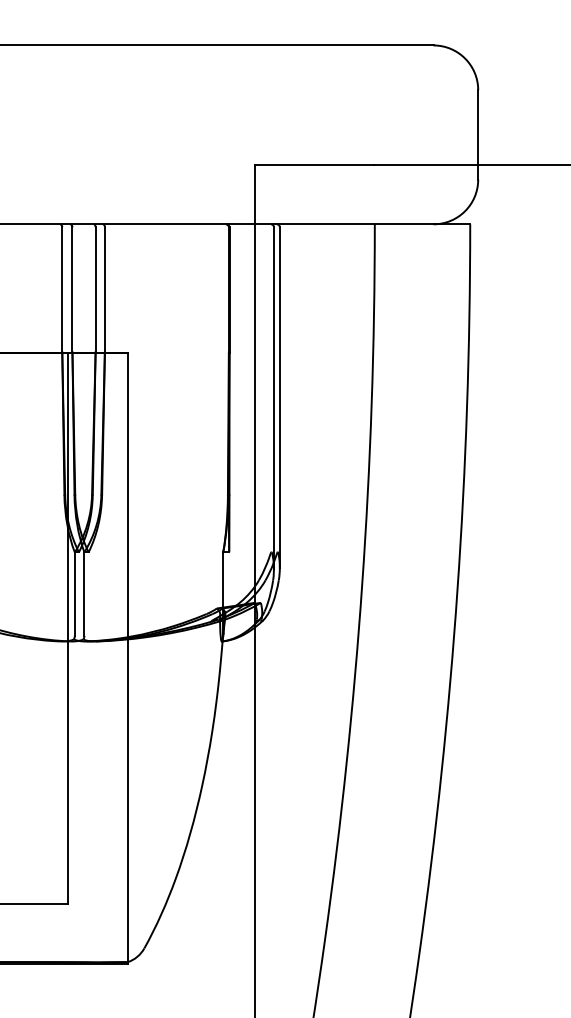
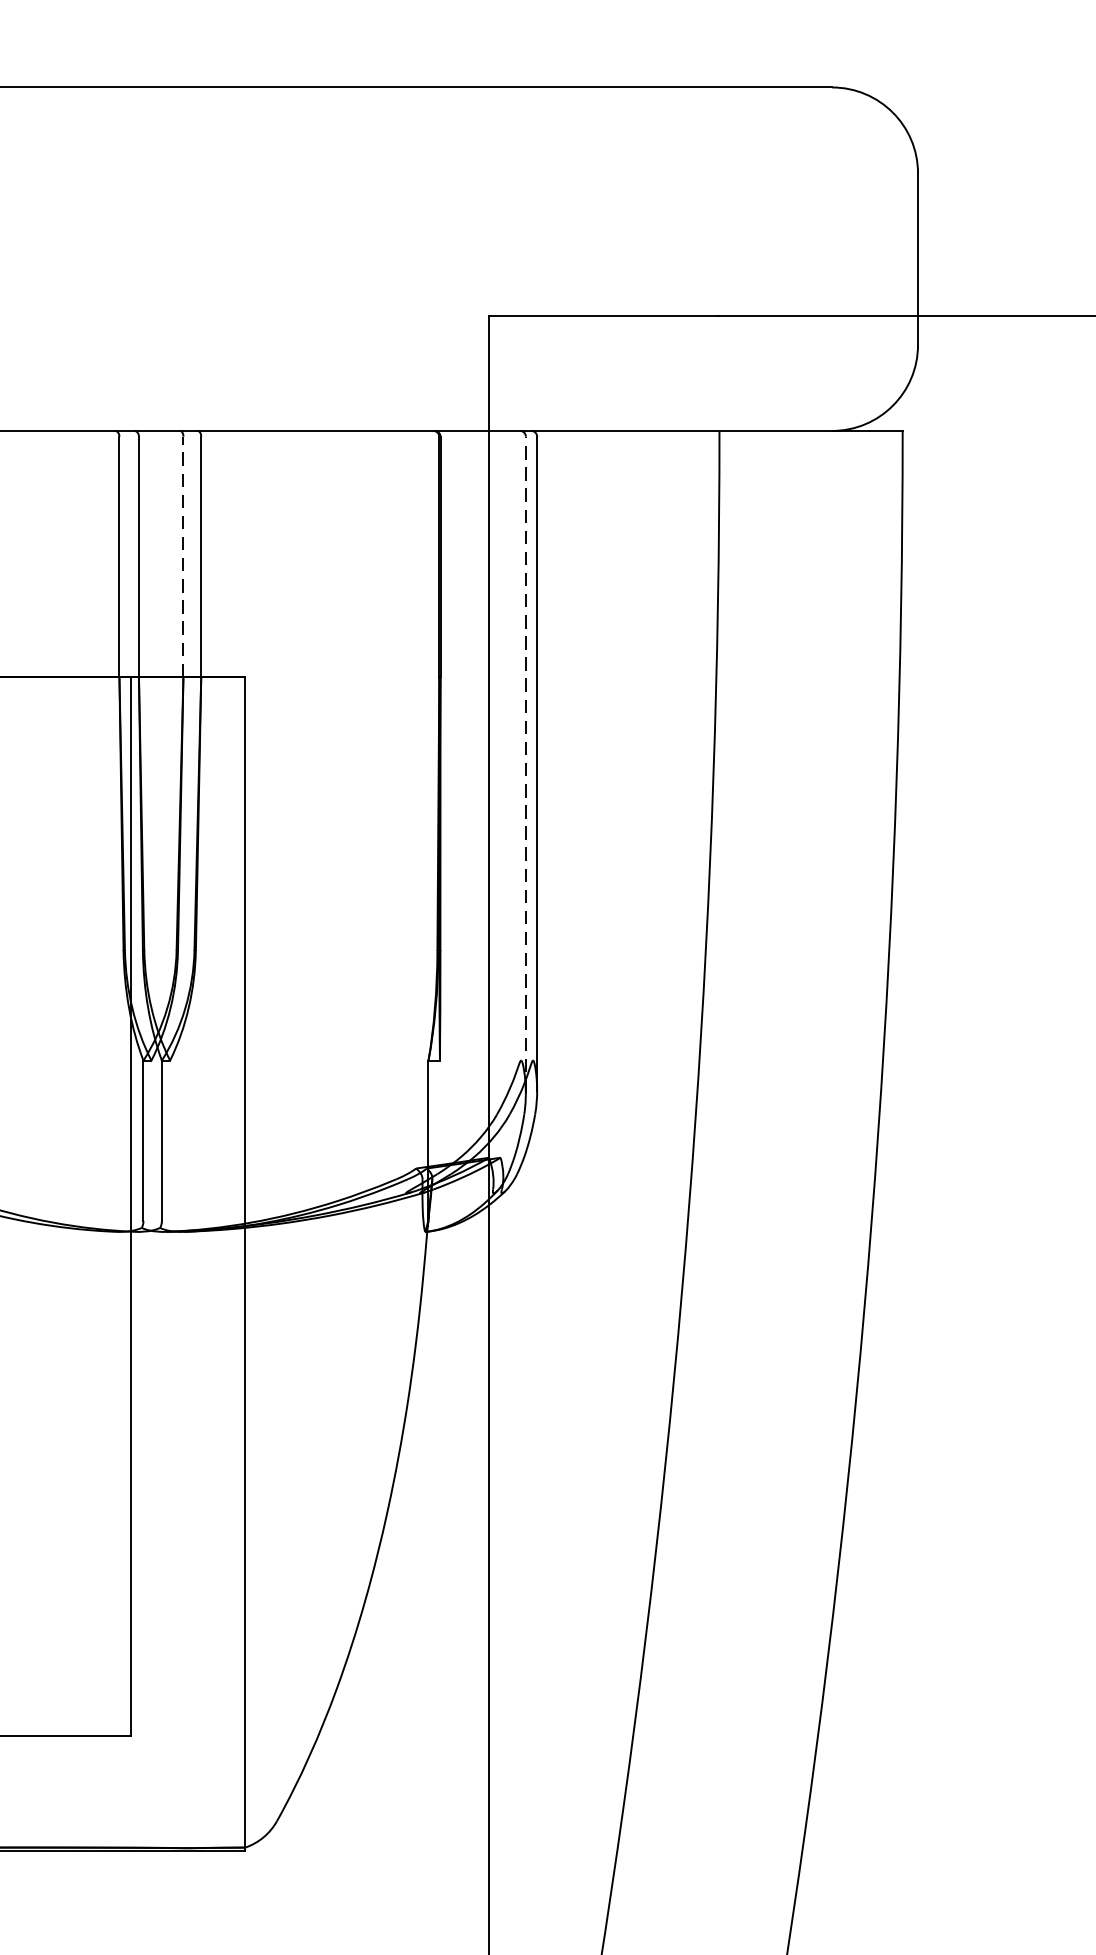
line: (95, 289) -> (183, 556), solid -> dashed
line: (273, 398) -> (524, 765), solid -> dashed

